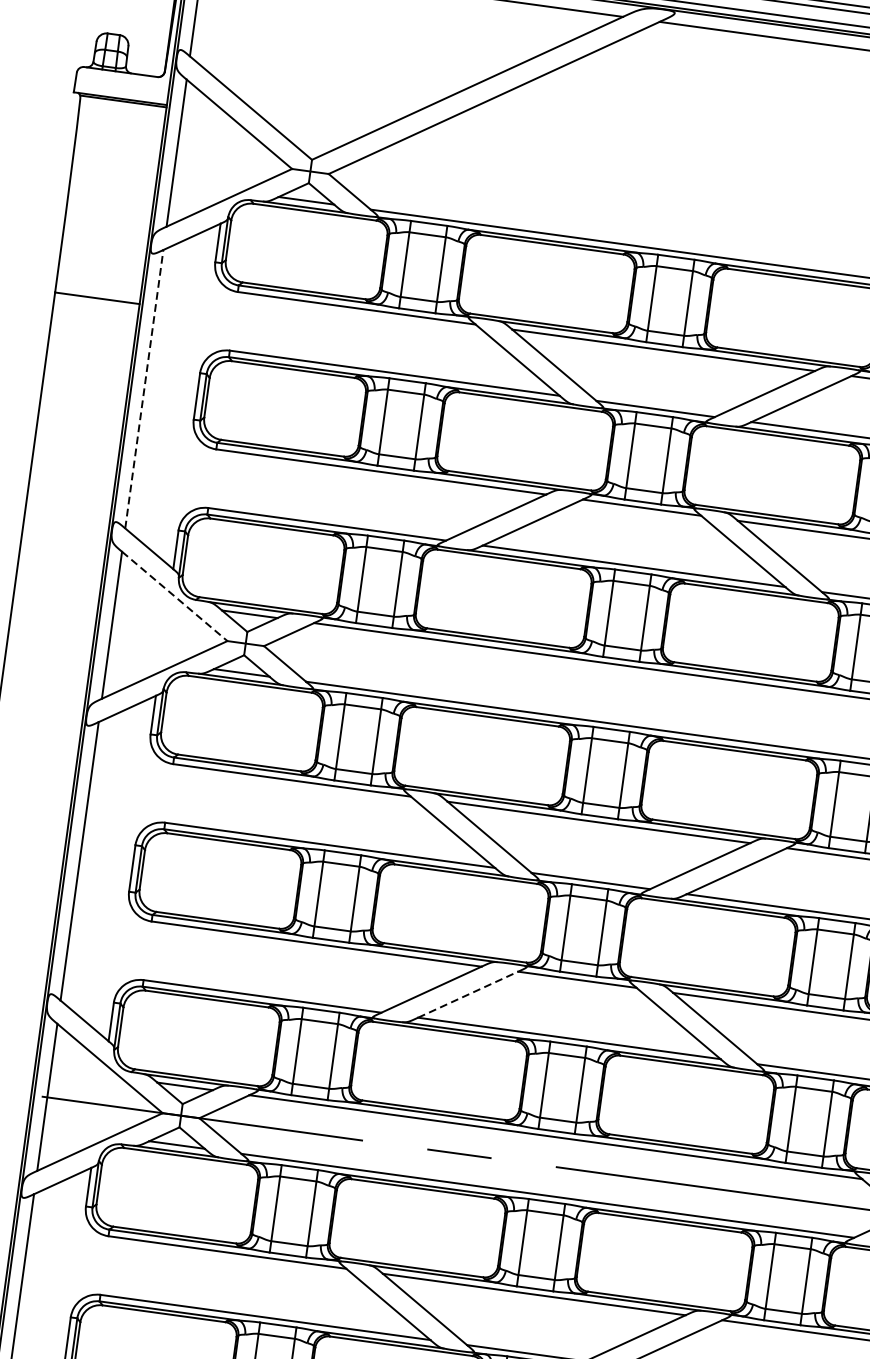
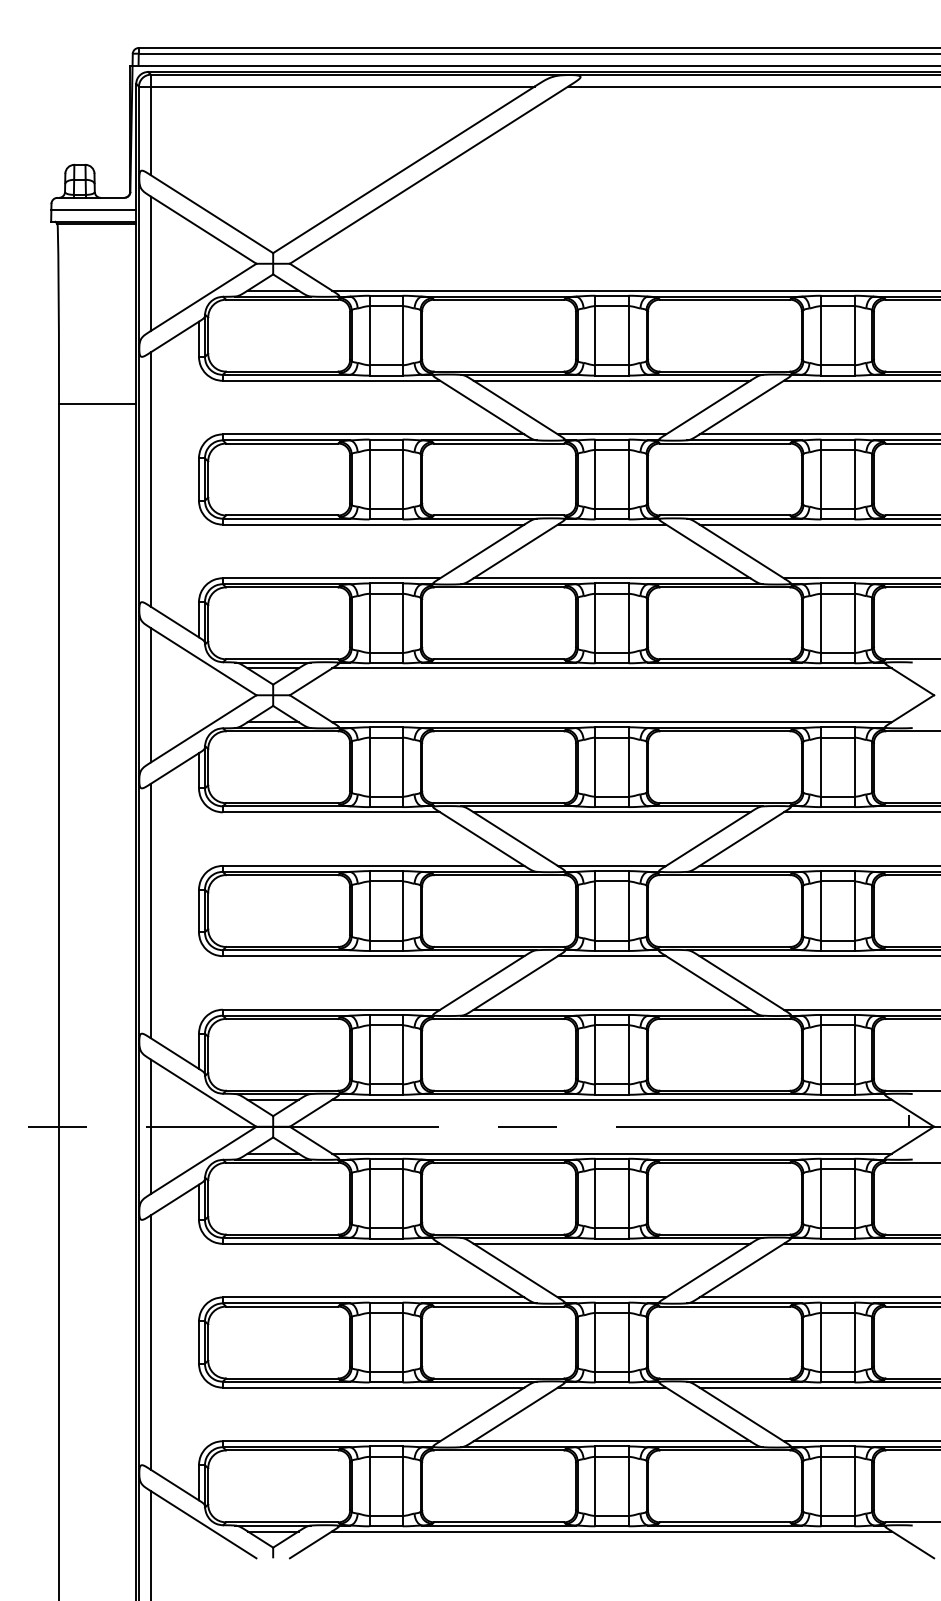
line: (121, 85) -> (93, 209), added
line: (143, 389) -> (150, 479), dashed -> solid
line: (174, 596) -> (203, 661), dashed -> solid
line: (468, 994) -> (516, 982), dashed -> solid

